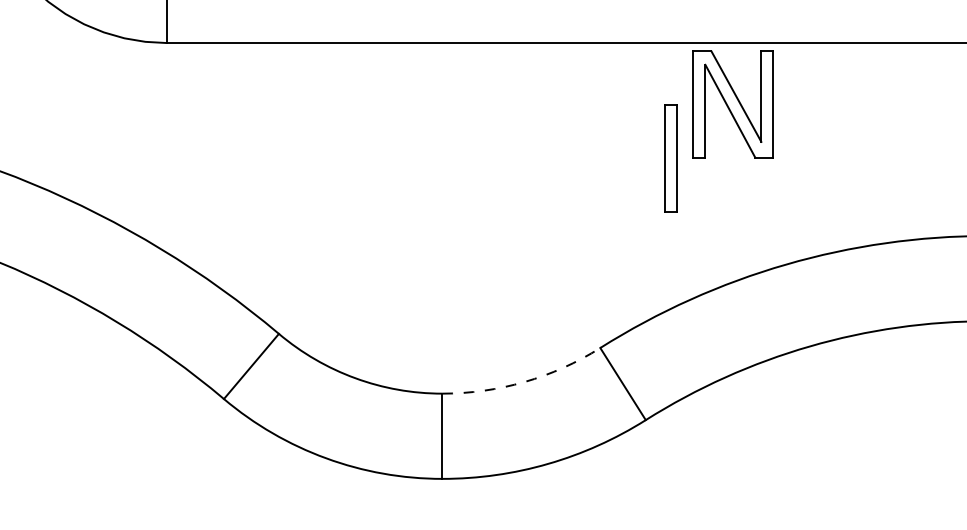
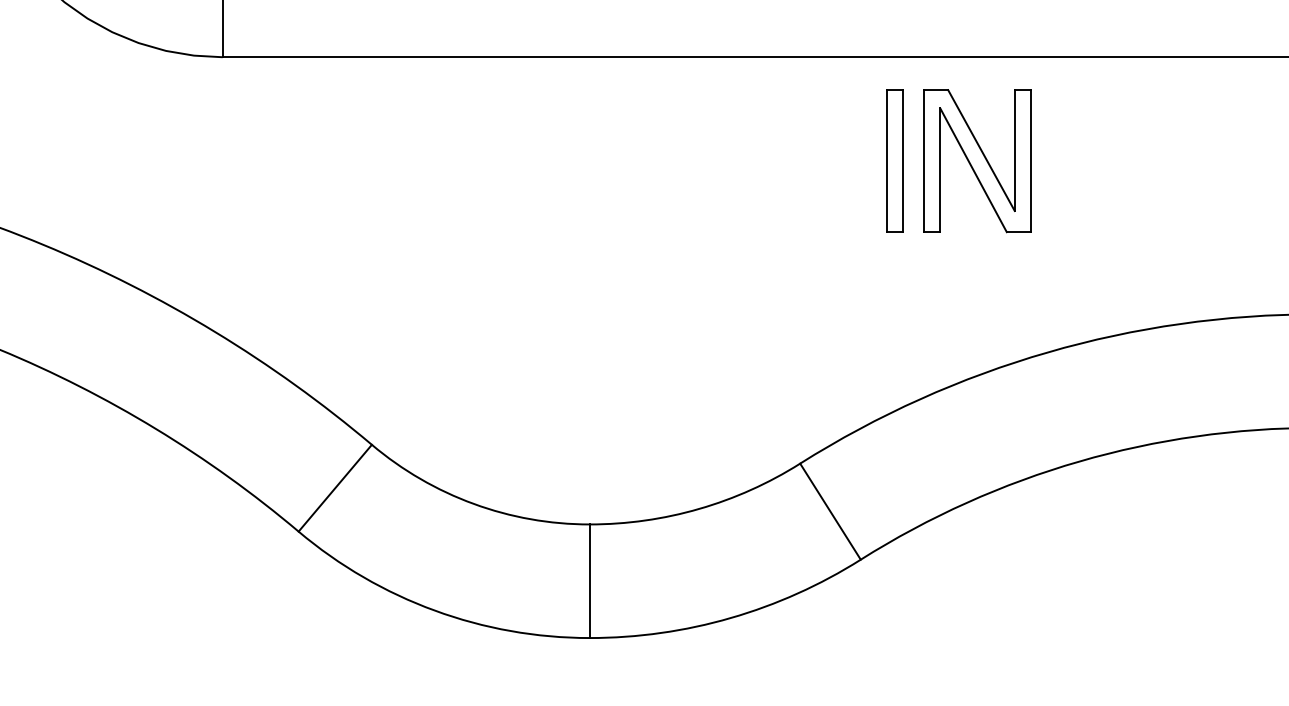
part: (733, 104) -> (977, 161), moved
part: (671, 158) -> (894, 160), moved
arc: (524, 381) -> (699, 508), dashed -> solid

